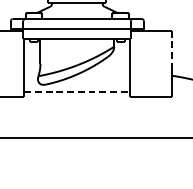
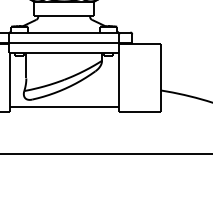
line: (172, 47) -> (161, 61), dashed -> solid
line: (77, 92) -> (64, 107), dashed -> solid

